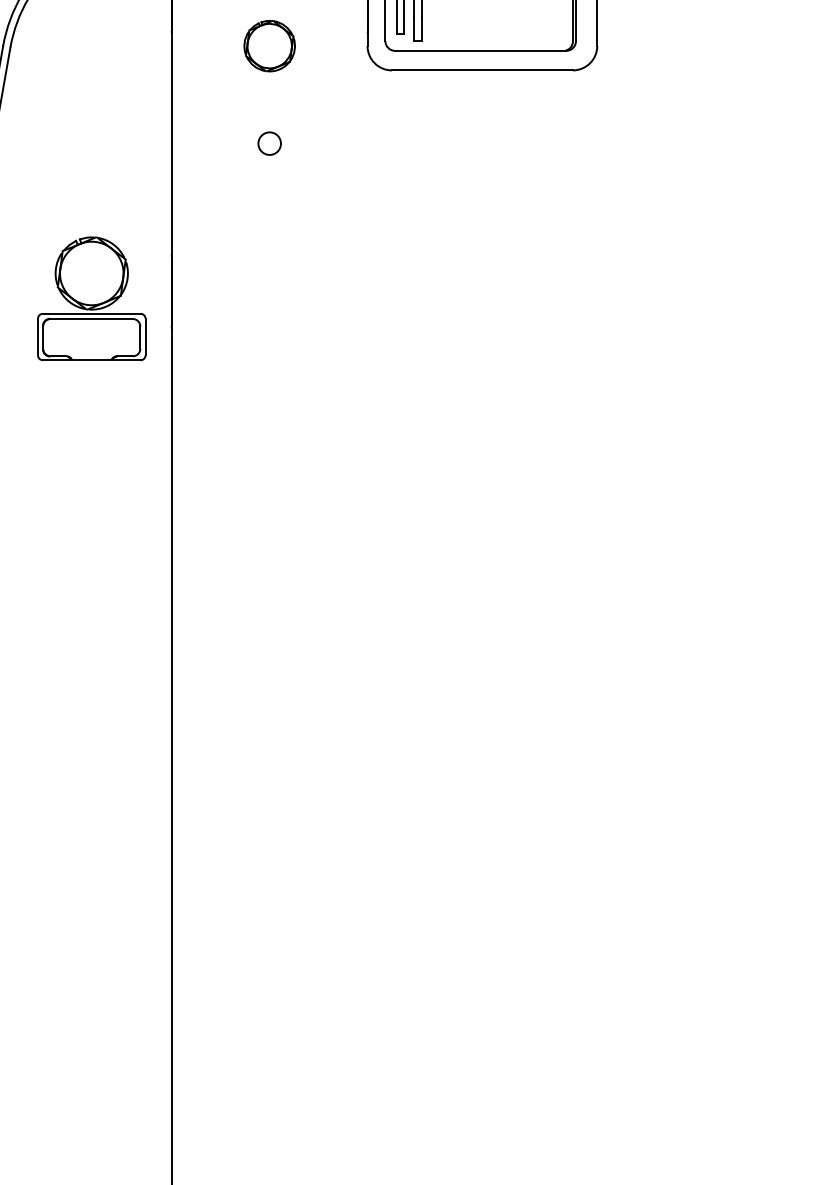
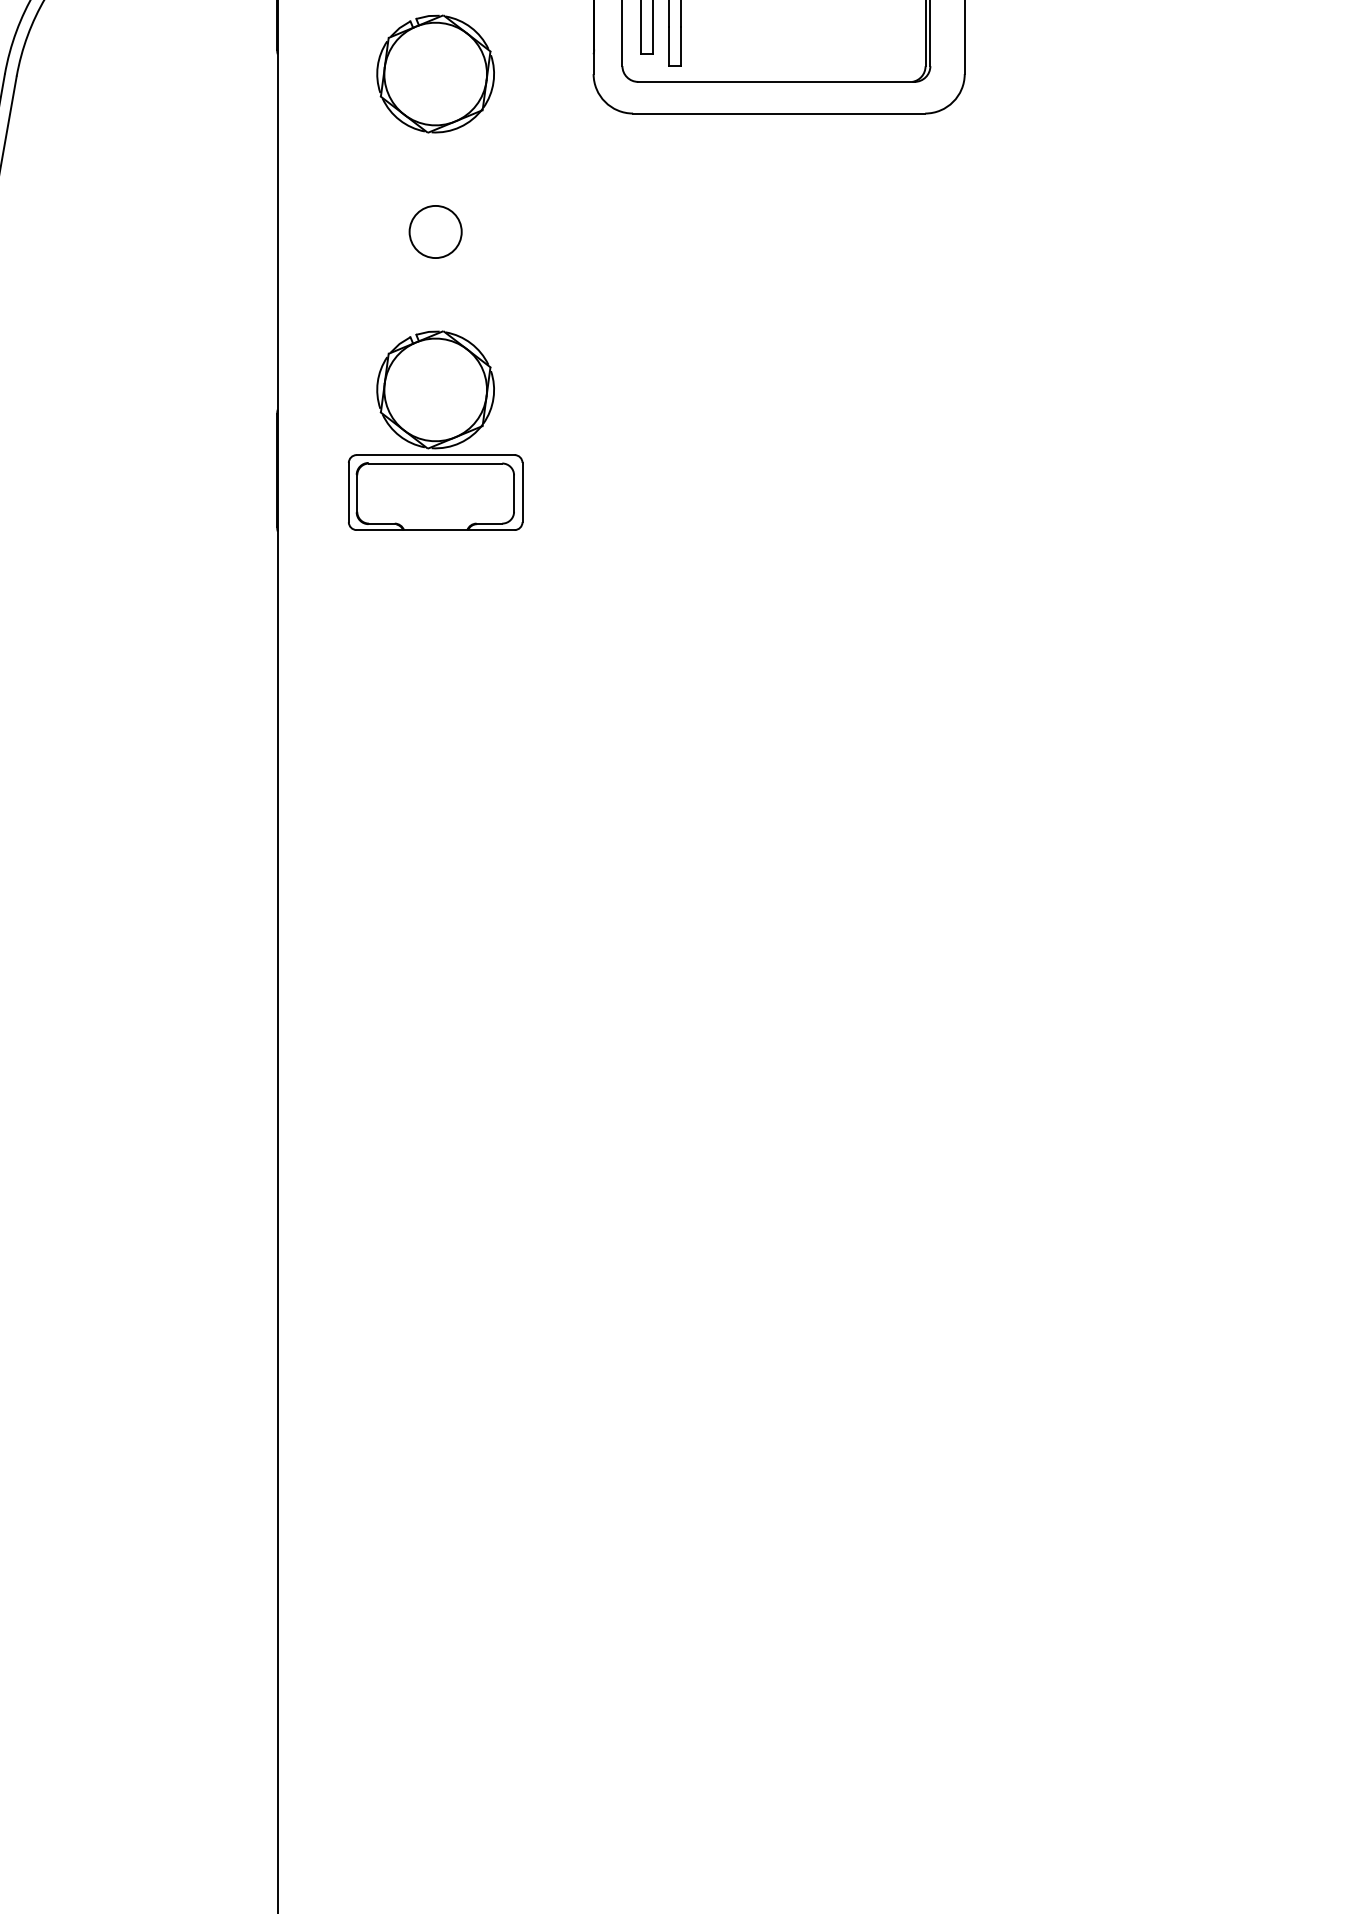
part: (269, 46) -> (435, 74), size x1.43
circle: (269, 143) -> (435, 231), size x1.43
part: (91, 298) -> (435, 430), moved

